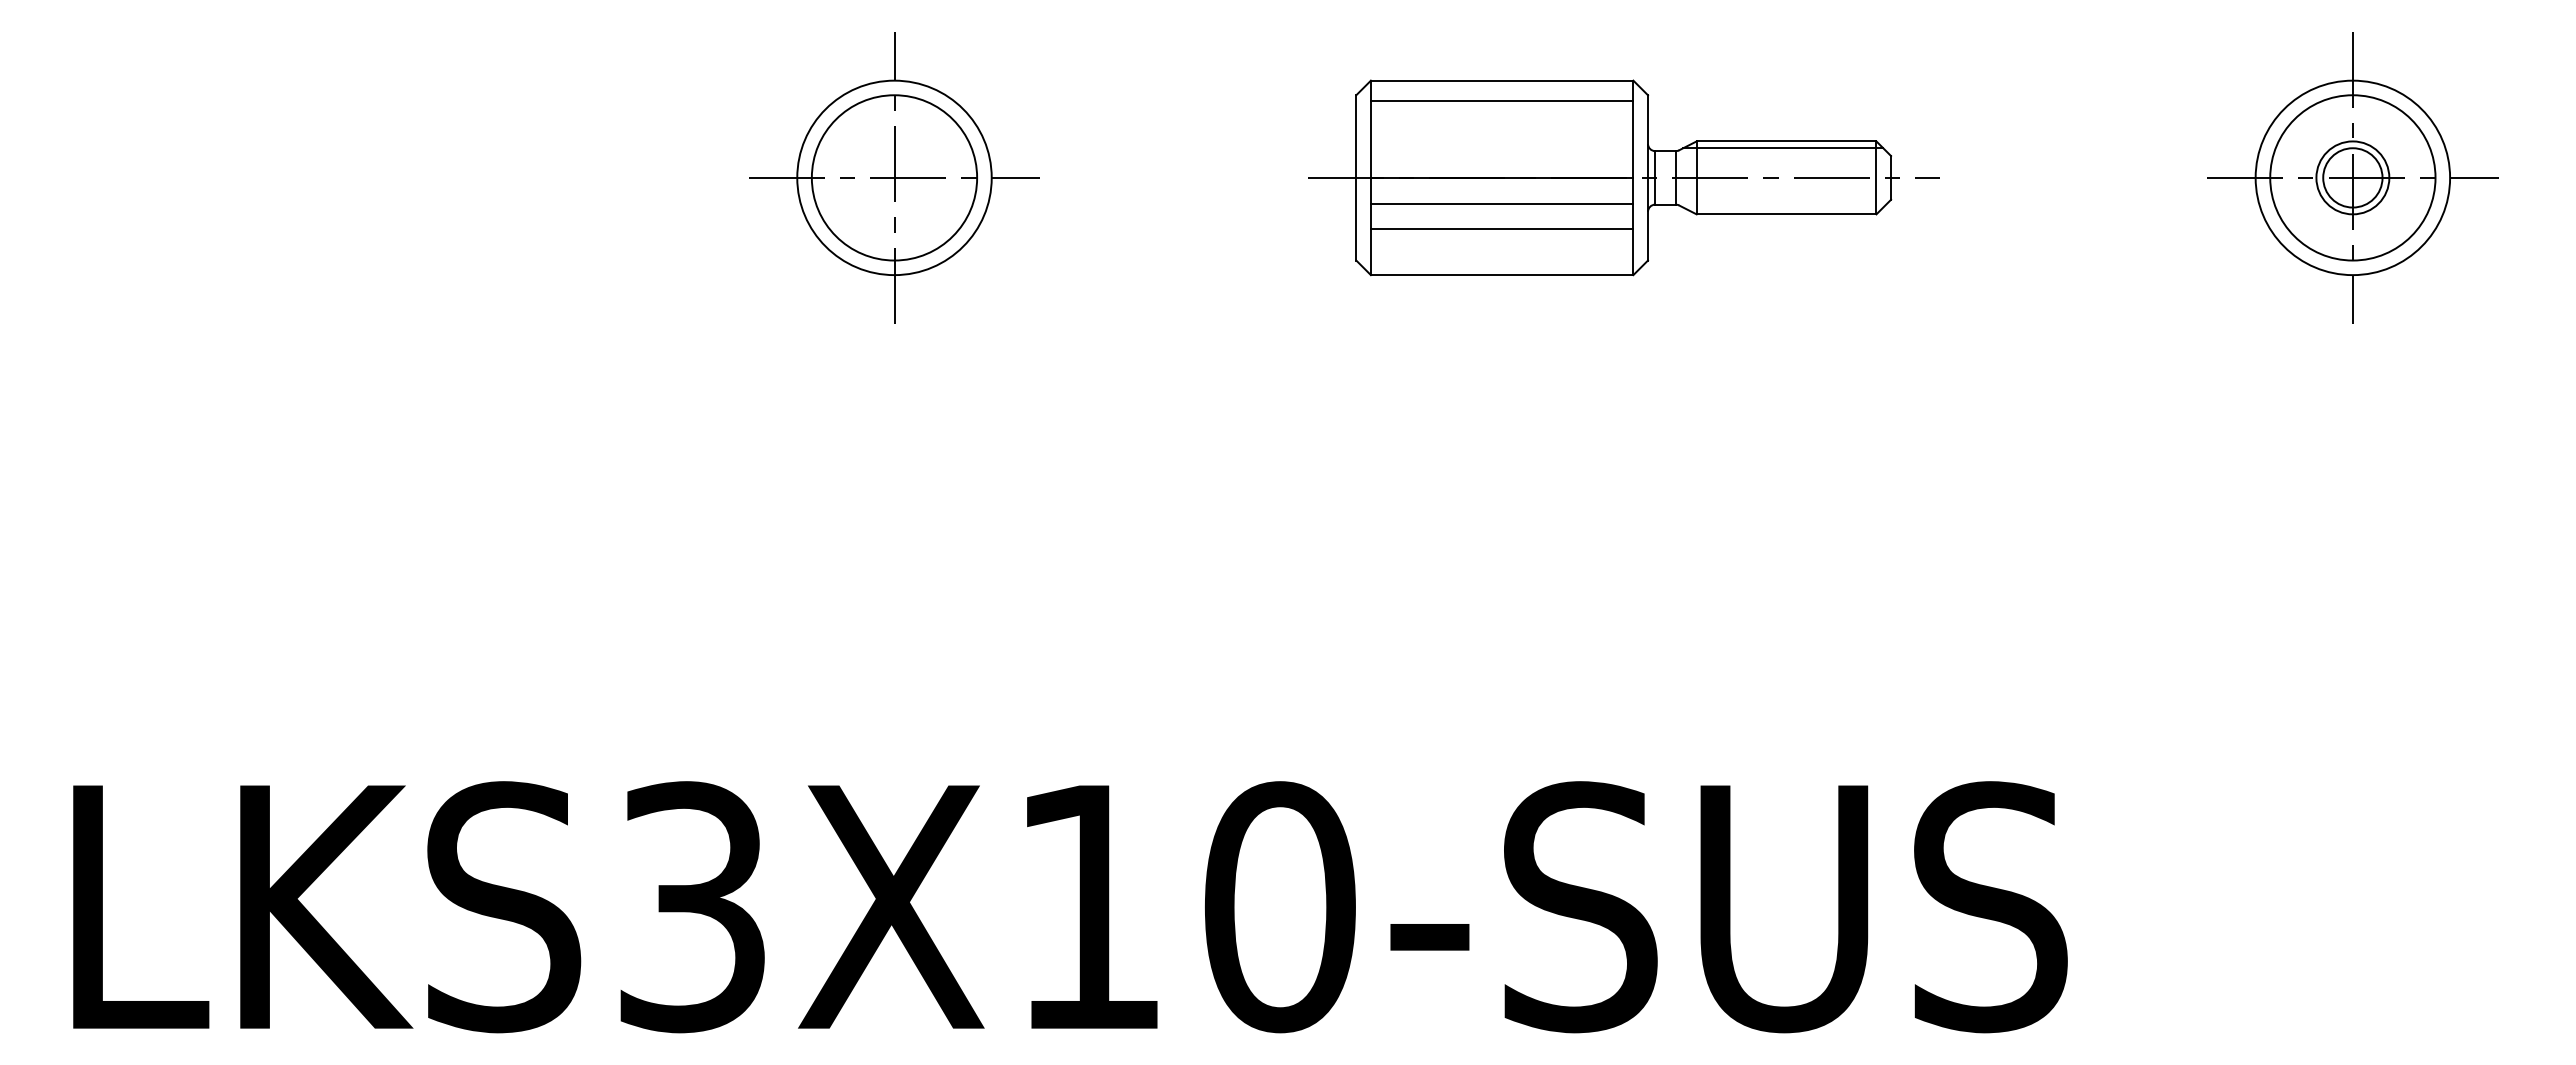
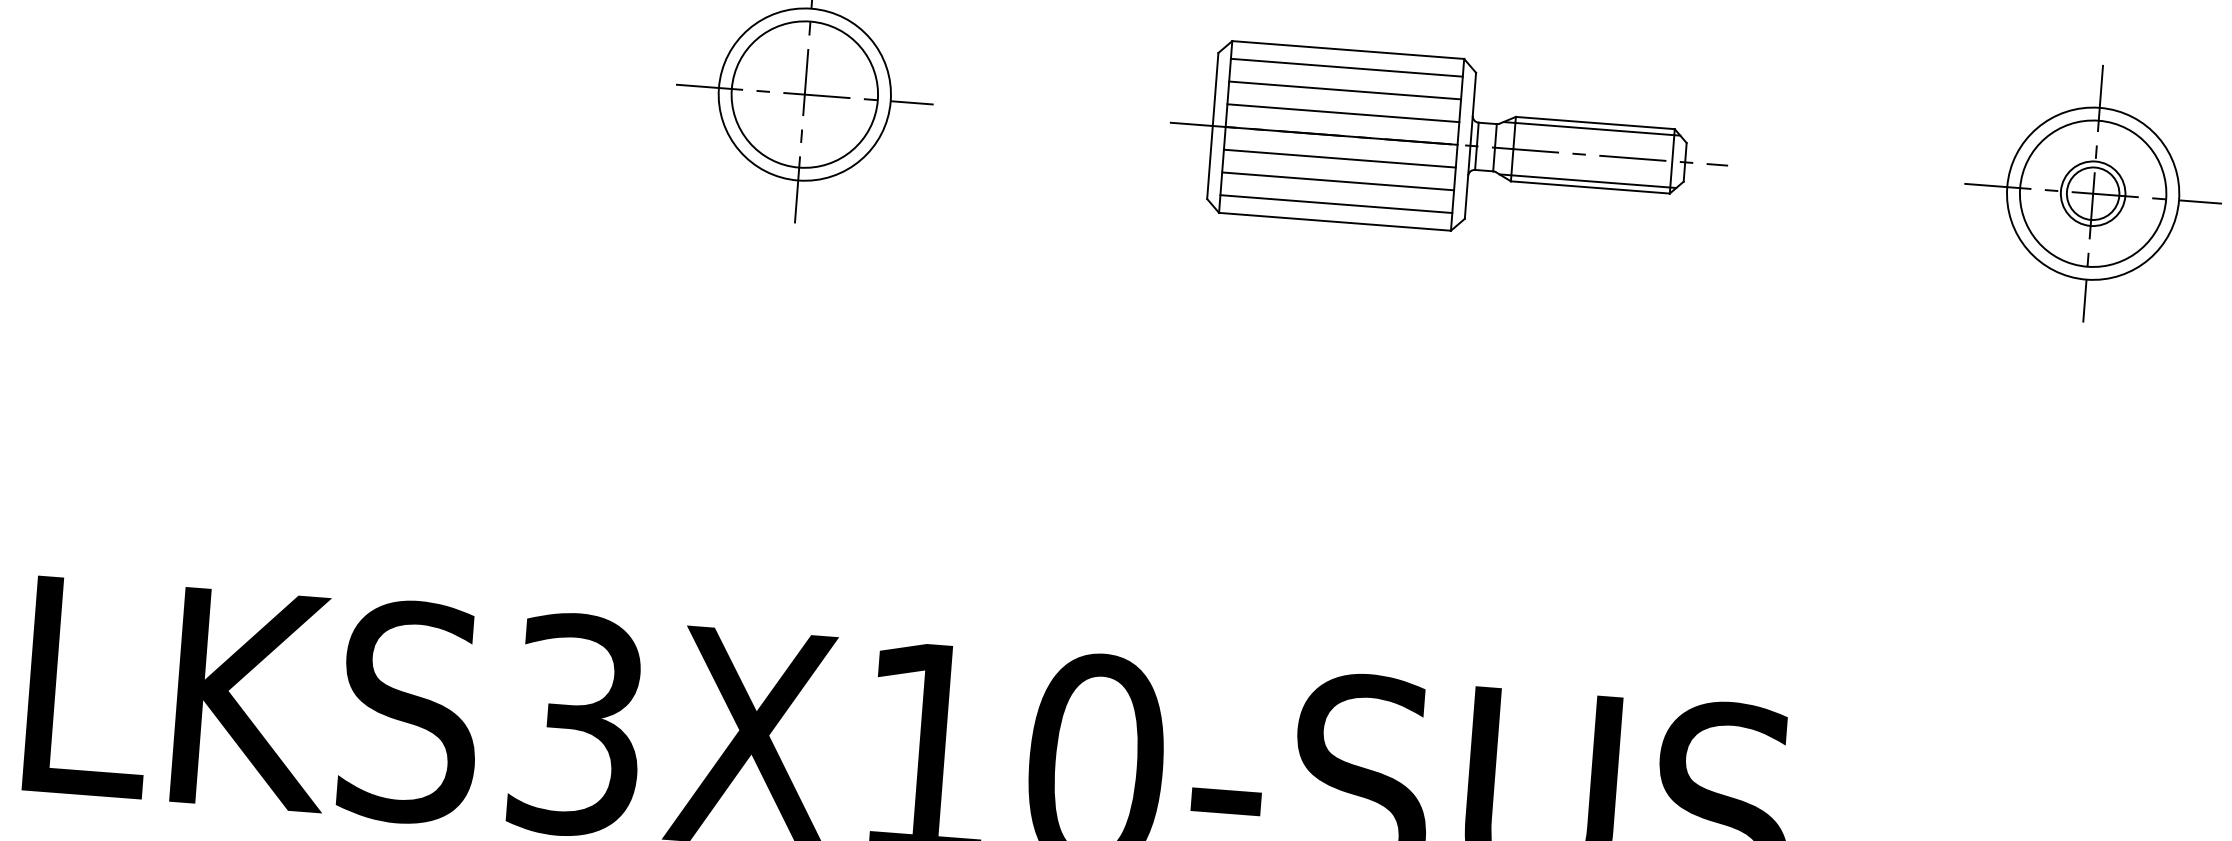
line: (1501, 126) -> (1344, 90), added
line: (1501, 152) -> (1342, 113), added
line: (1783, 207) -> (1588, 181), added
line: (1501, 255) -> (1335, 204), added

